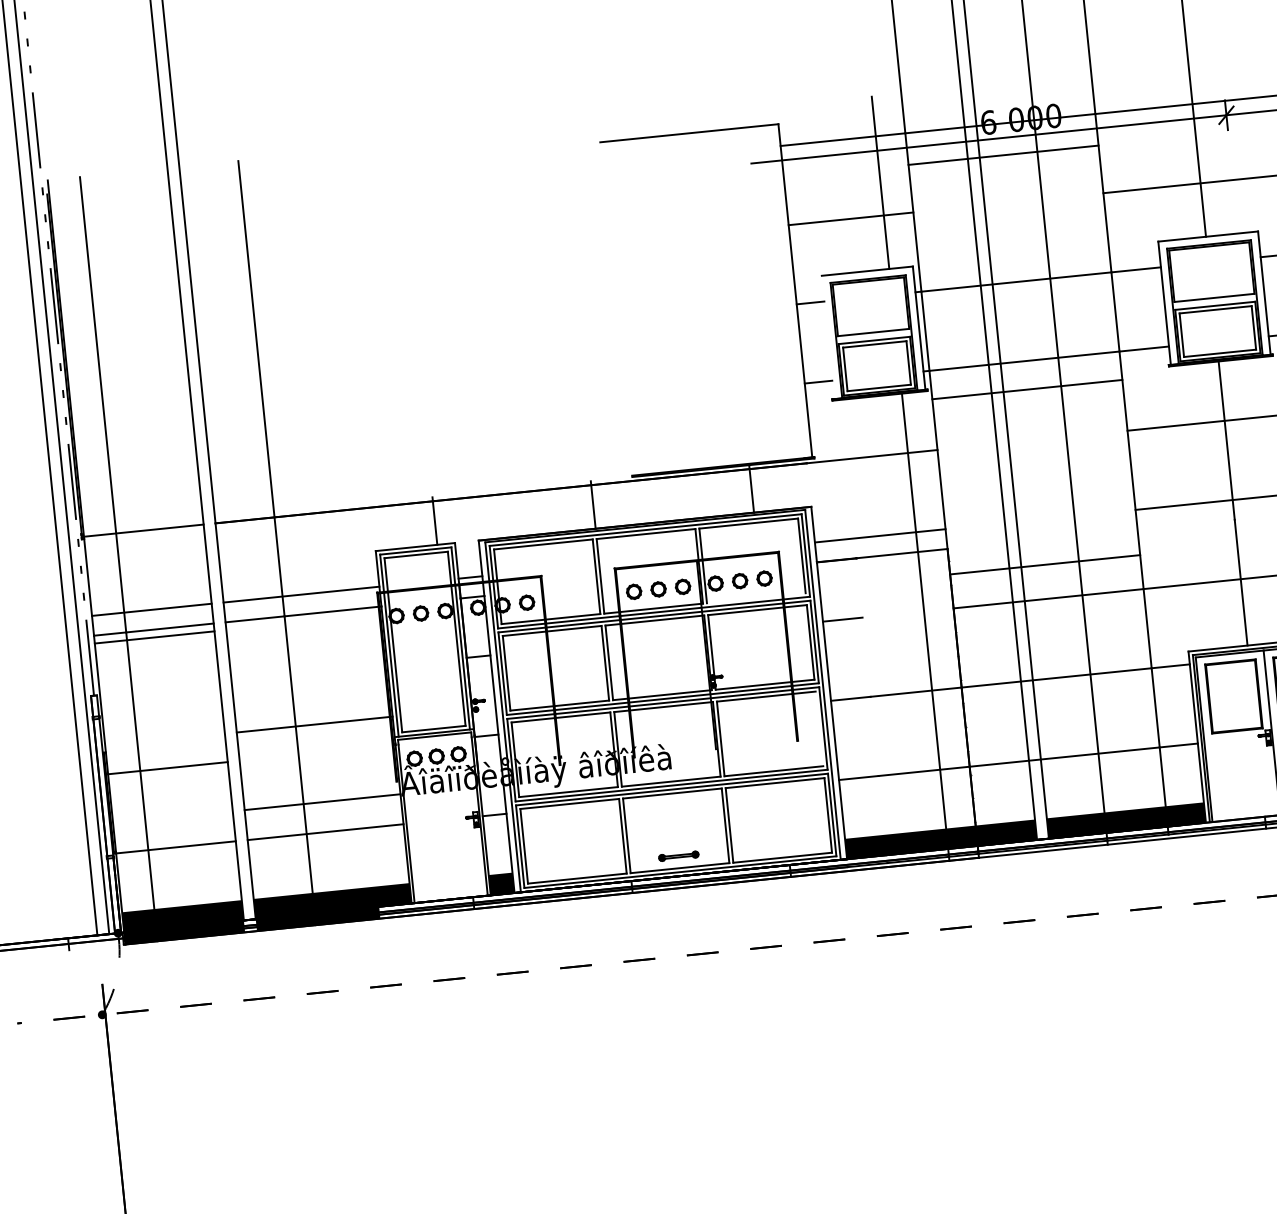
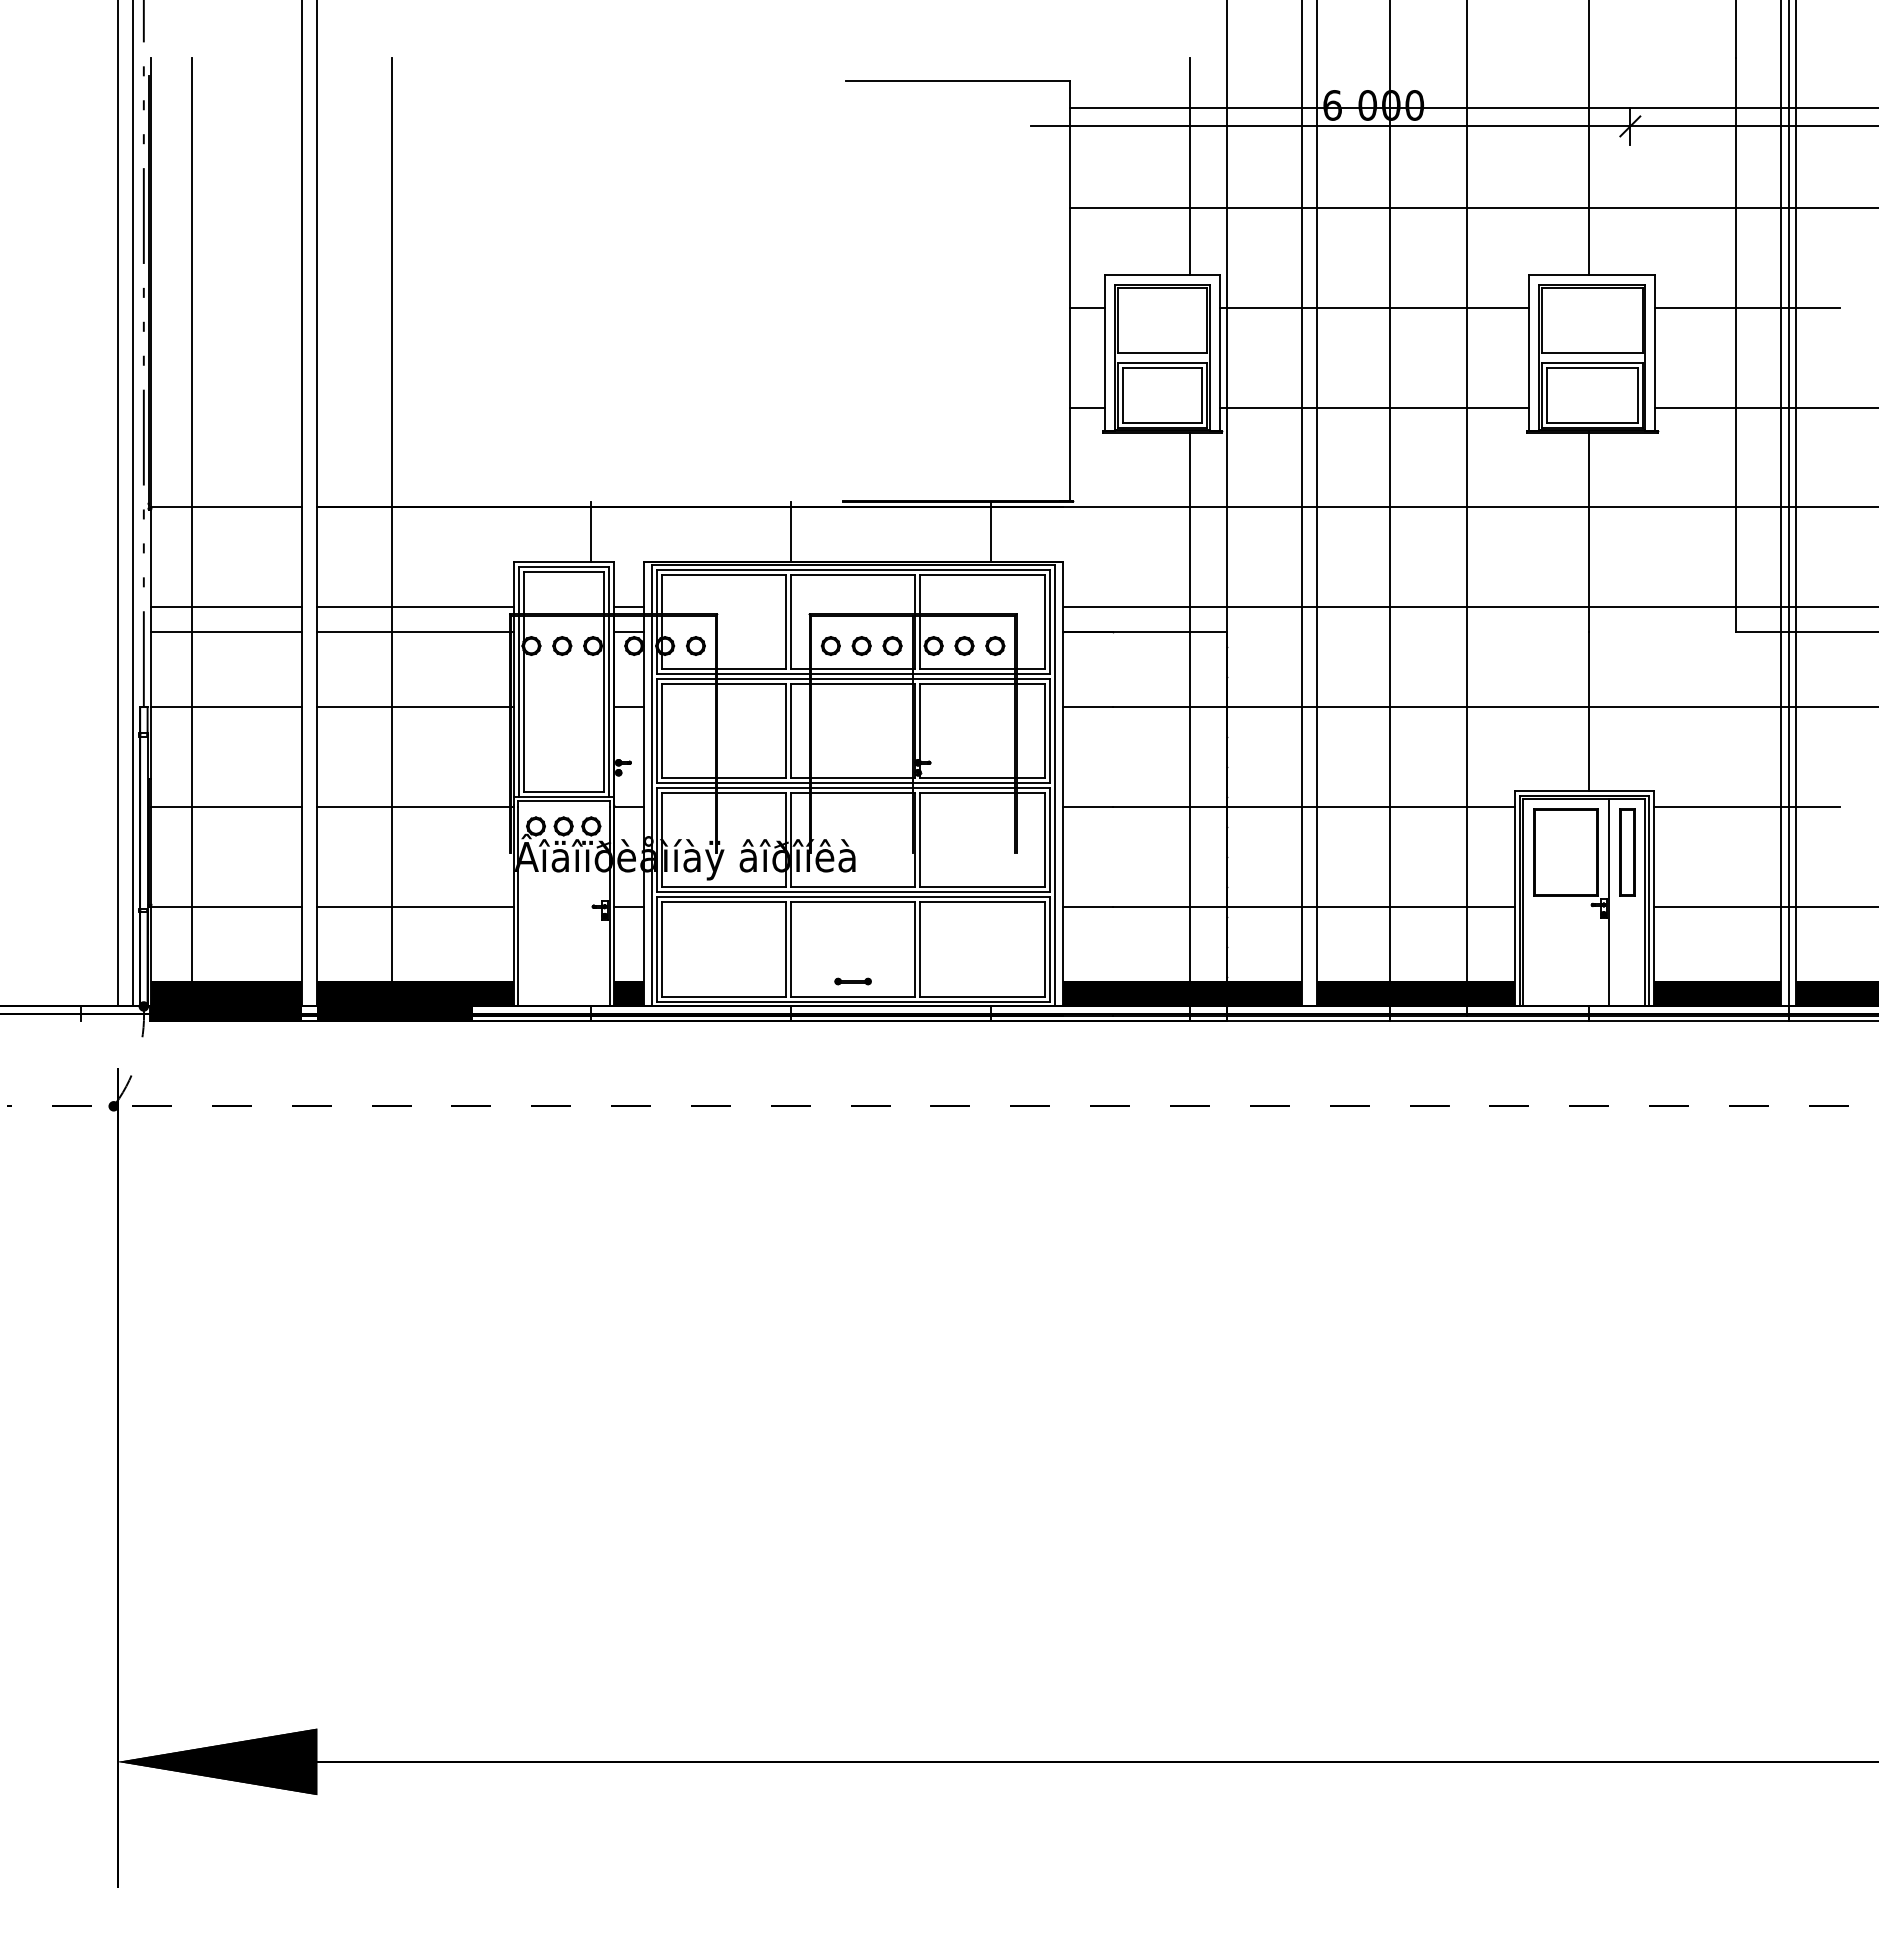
line: (1003, 155) -> (1346, 208), moved
line: (828, 336) -> (1105, 352), added
line: (1026, 389) -> (1346, 507), moved
line: (1044, 565) -> (1346, 607), moved
line: (756, 598) -> (982, 669), added
line: (907, 613) -> (1169, 707), added
line: (154, 637) -> (226, 707), moved
line: (314, 724) -> (415, 707), moved
line: (819, 728) -> (1044, 840), added
line: (322, 801) -> (415, 806), moved
part: (678, 856) -> (852, 981), size x0.71

